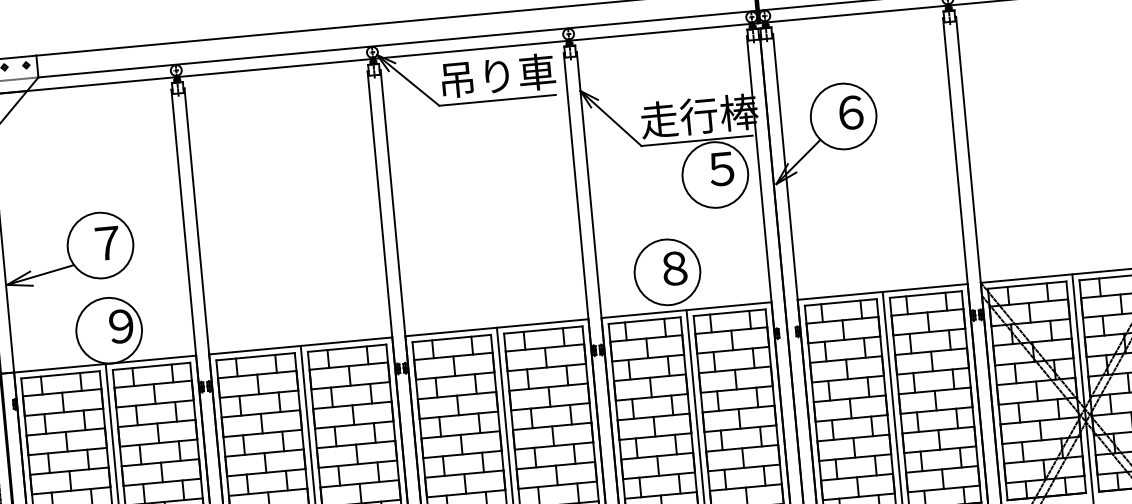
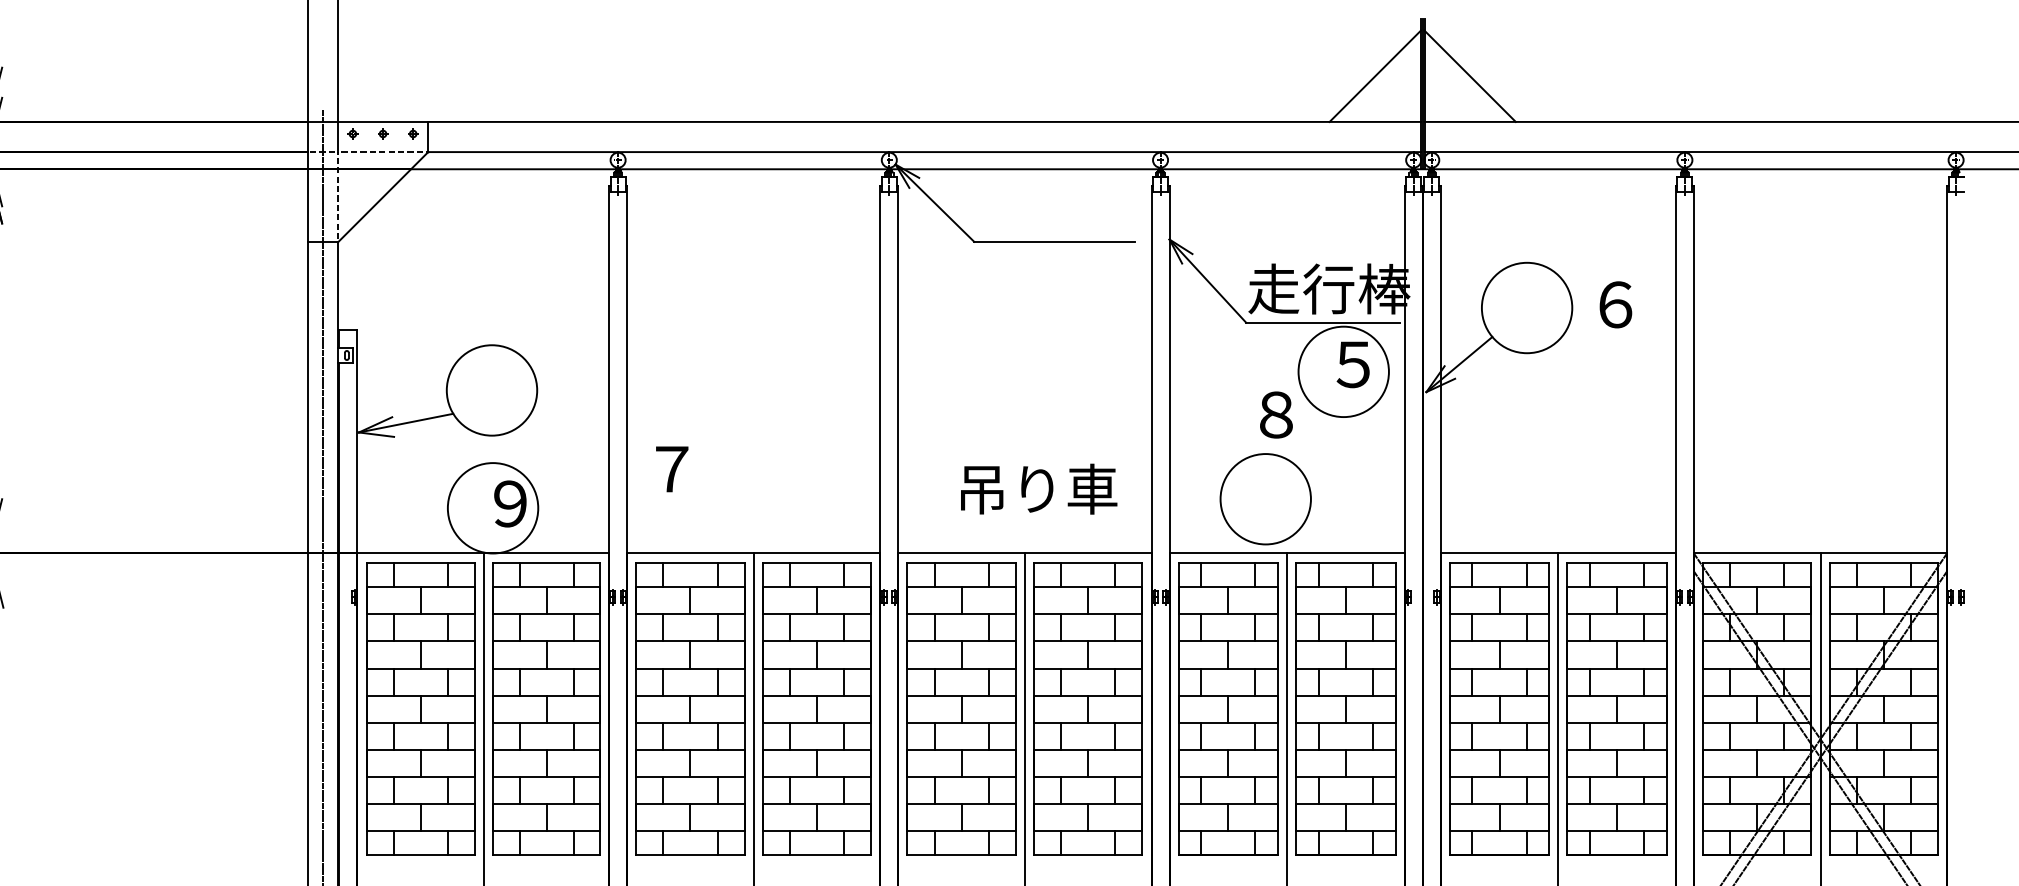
text: (498, 75) -> (1039, 488), moved
text: (850, 112) -> (1615, 304), moved
text: (107, 243) -> (672, 469), moved
text: (674, 268) -> (1276, 414), moved

